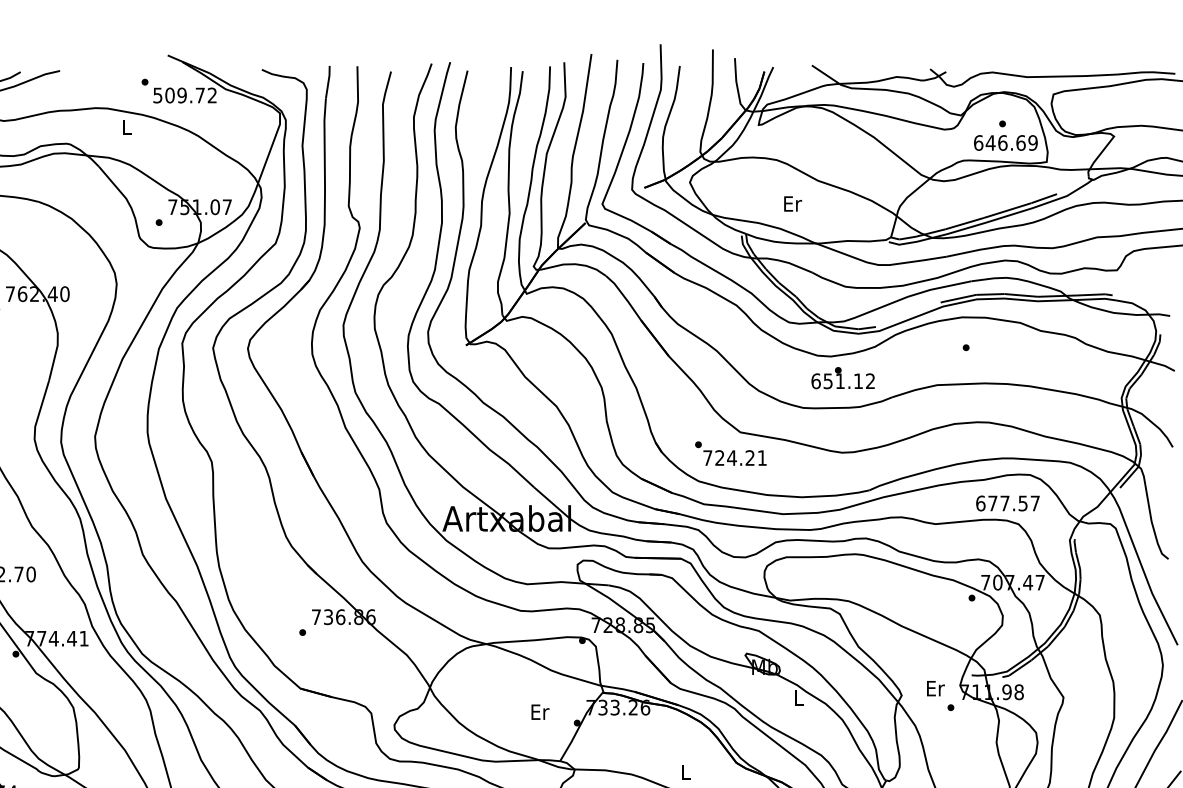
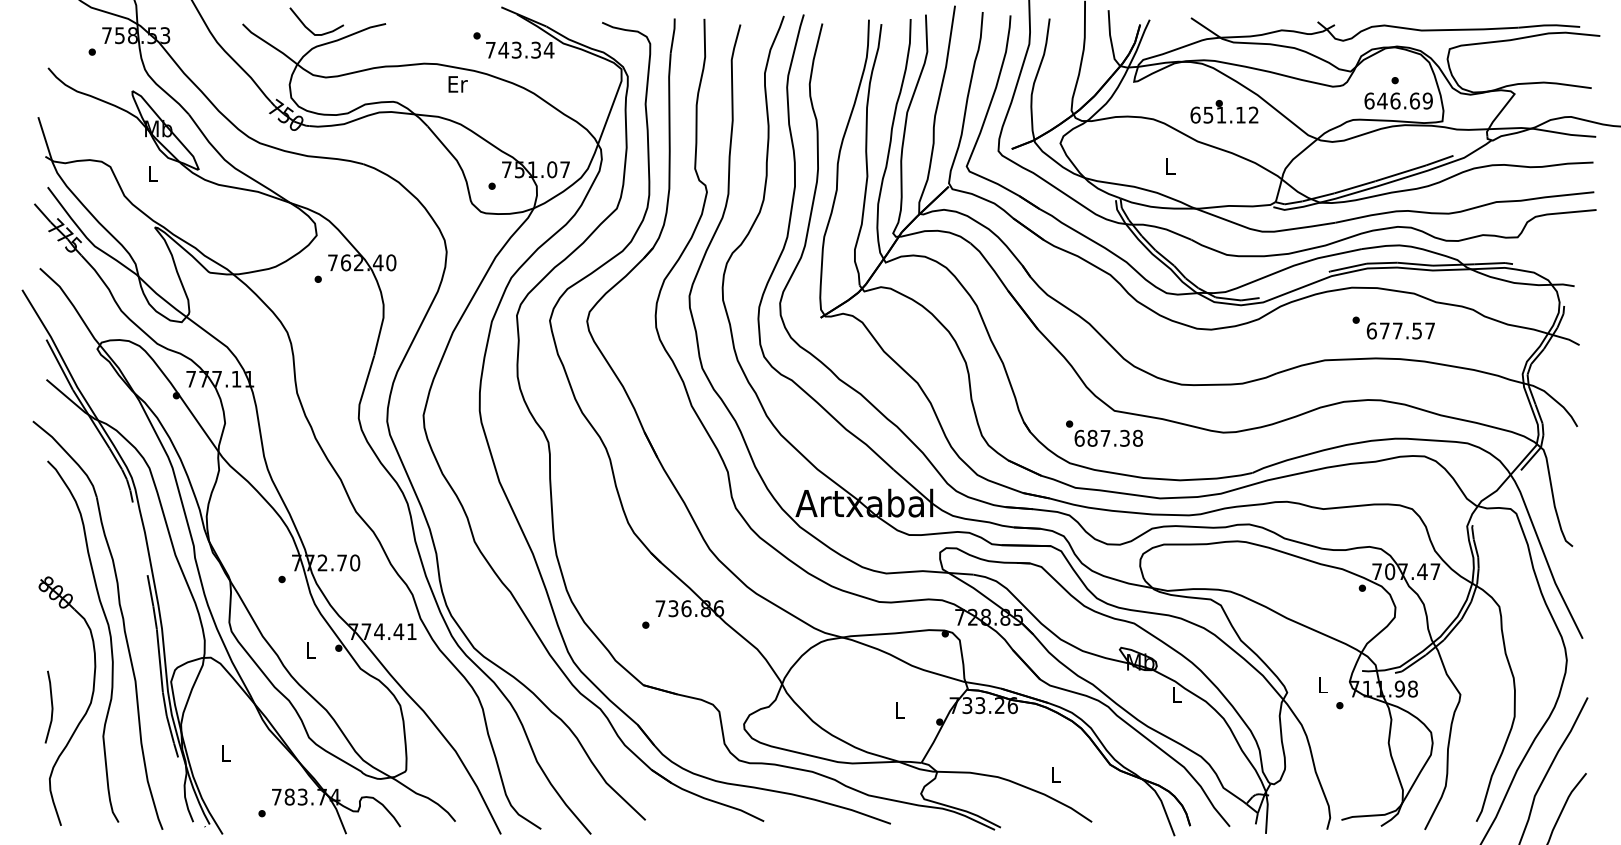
text: (185, 94) -> (520, 49), 509.72 -> 743.34
text: (126, 127) -> (457, 84), L -> Er
text: (792, 204) -> (1170, 166), Er -> L
text: (843, 377) -> (1224, 111), moved
text: (734, 457) -> (1108, 437), 724.21 -> 687.38
text: (1007, 503) -> (1400, 330), moved
text: (935, 688) -> (1323, 685), Er -> L
text: (539, 712) -> (899, 710), Er -> L

